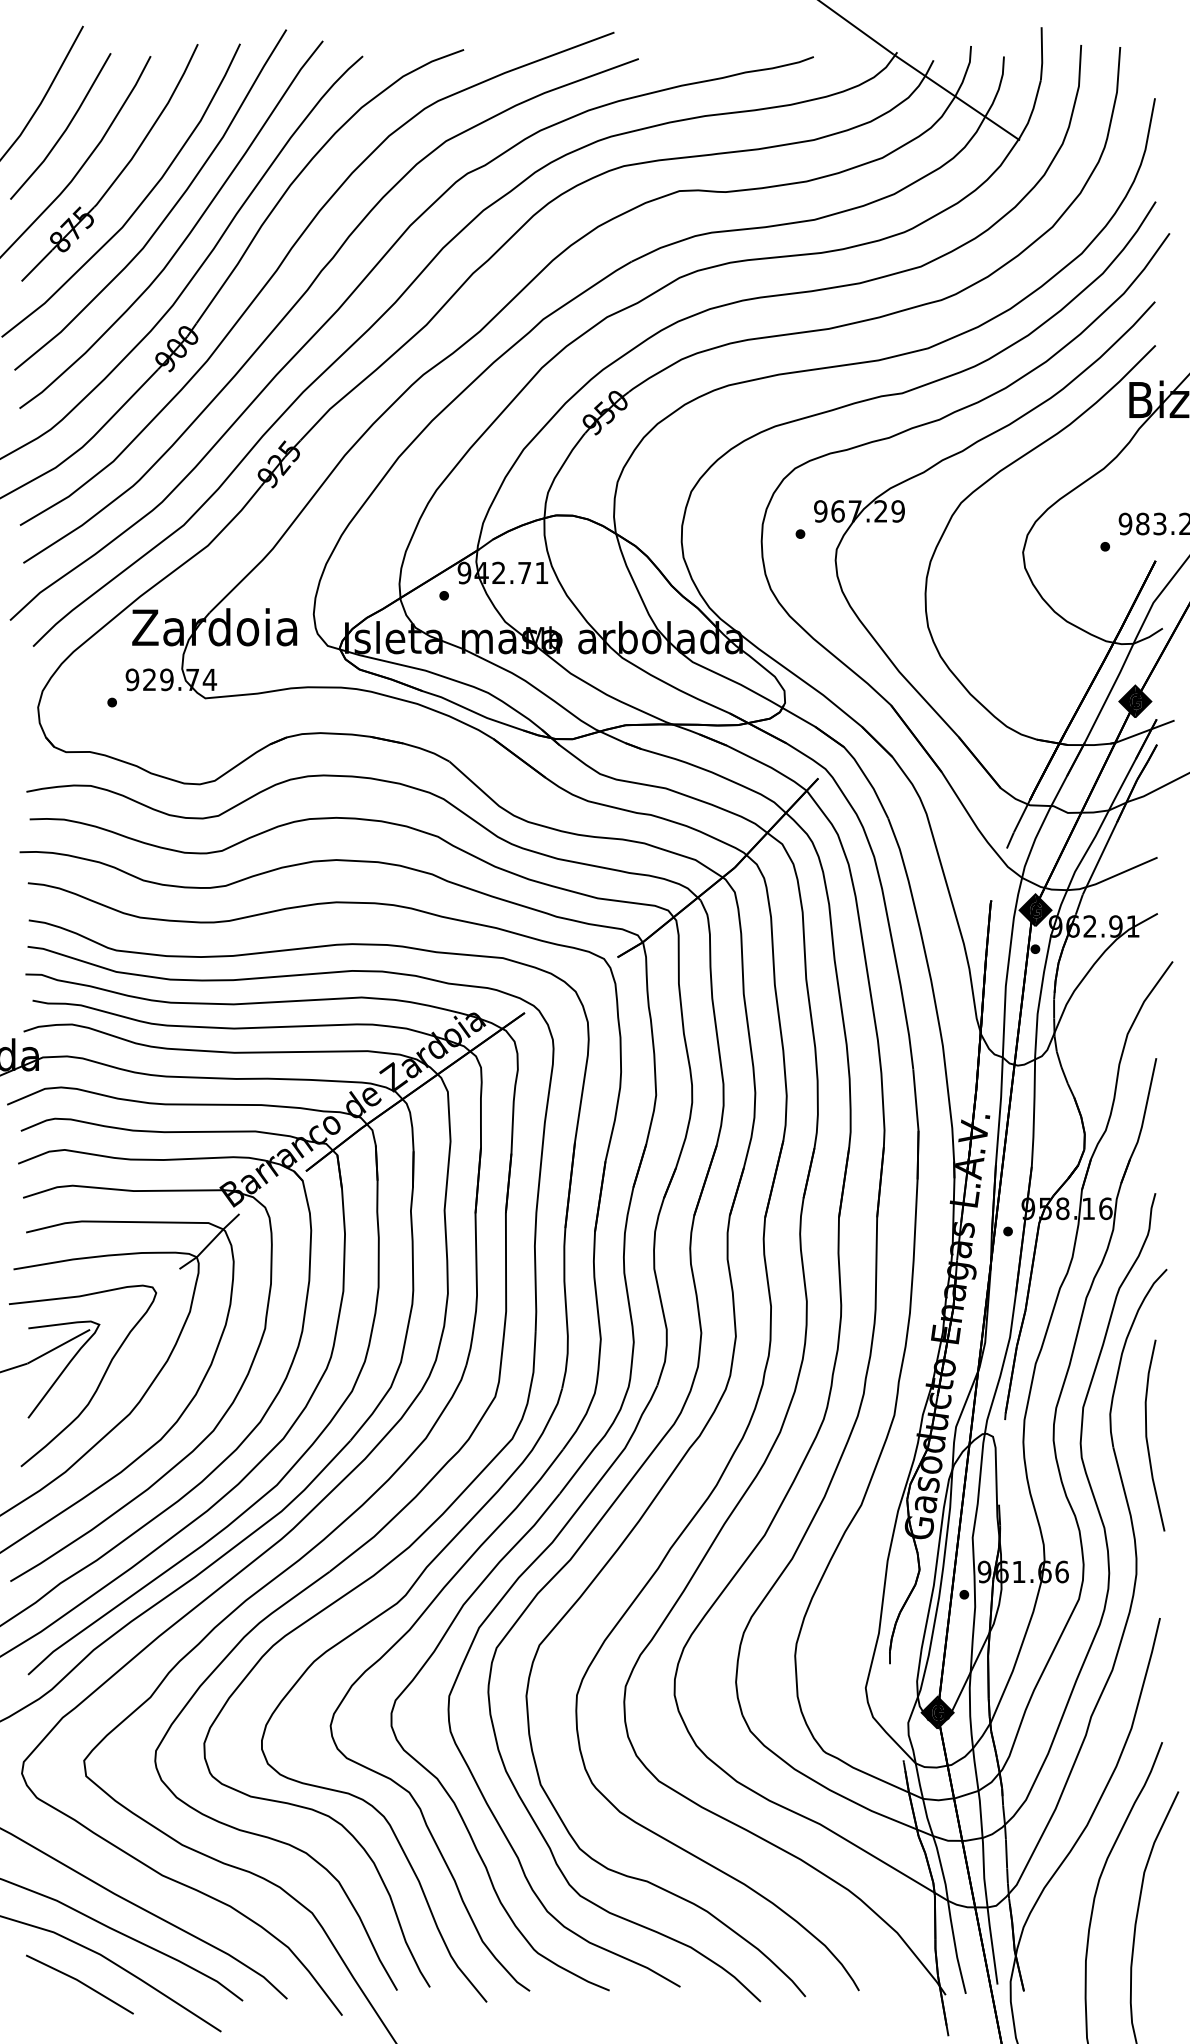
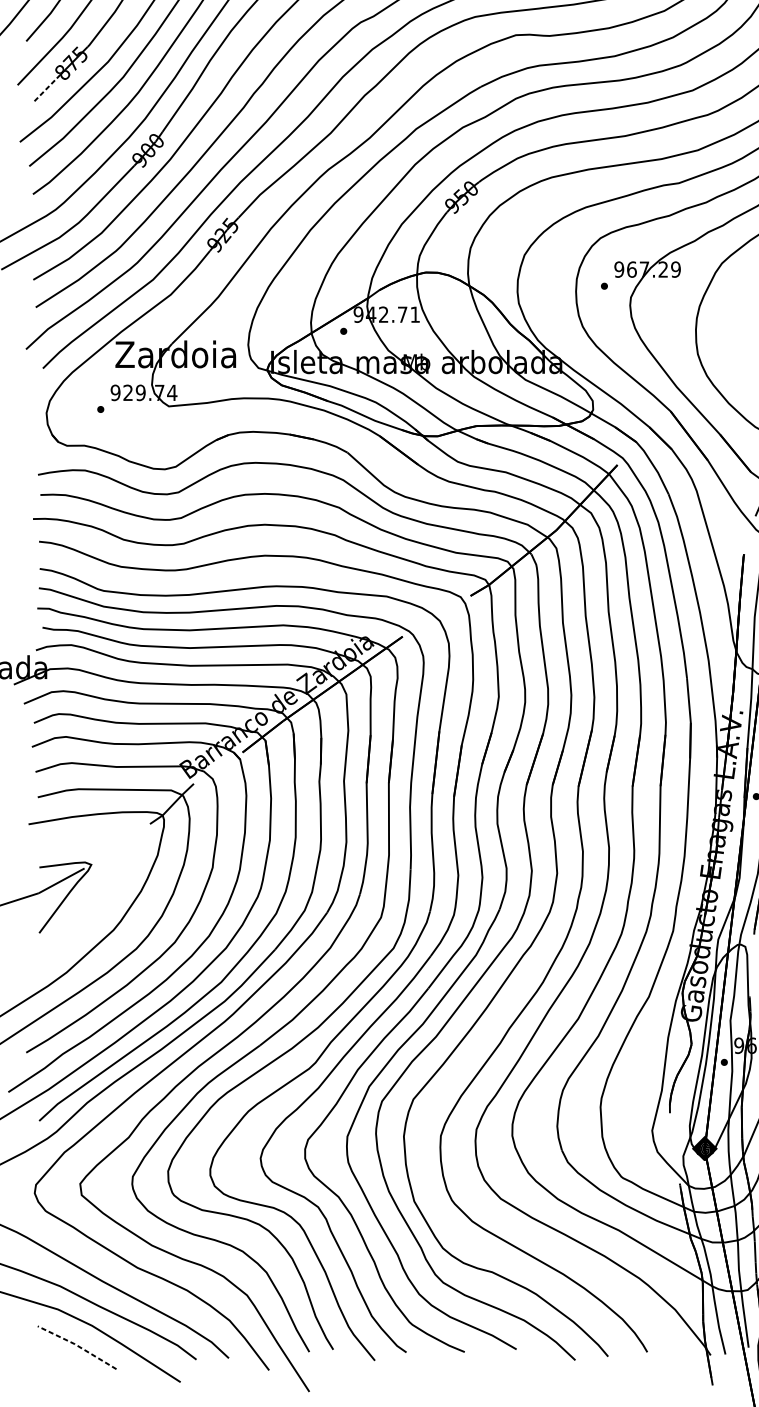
line: (36, 265) -> (45, 89), solid -> dashed
curve: (99, 1382) -> (91, 907), removed
line: (80, 1981) -> (77, 1345), solid -> dashed

